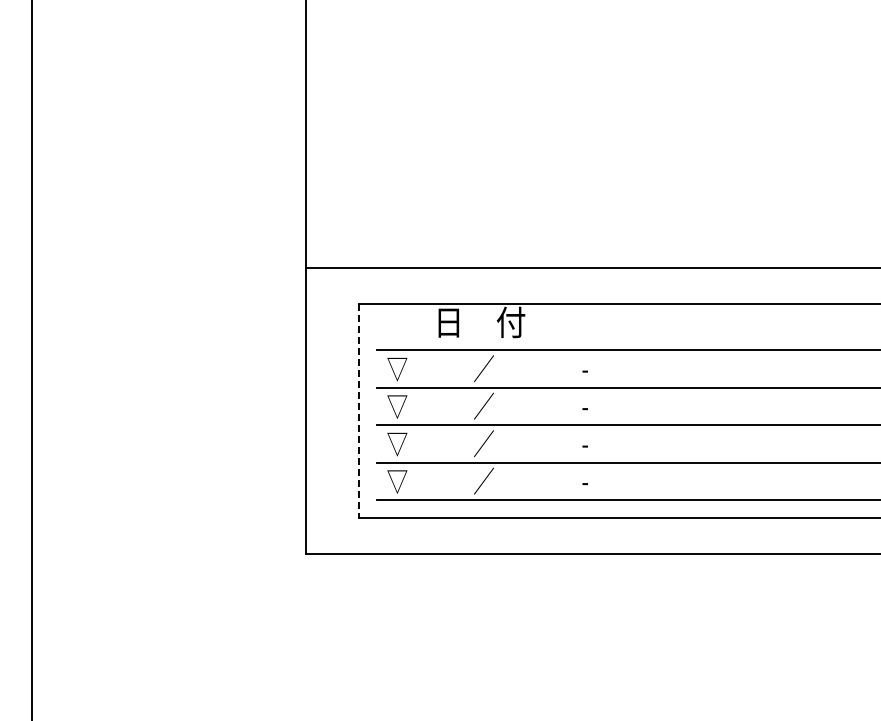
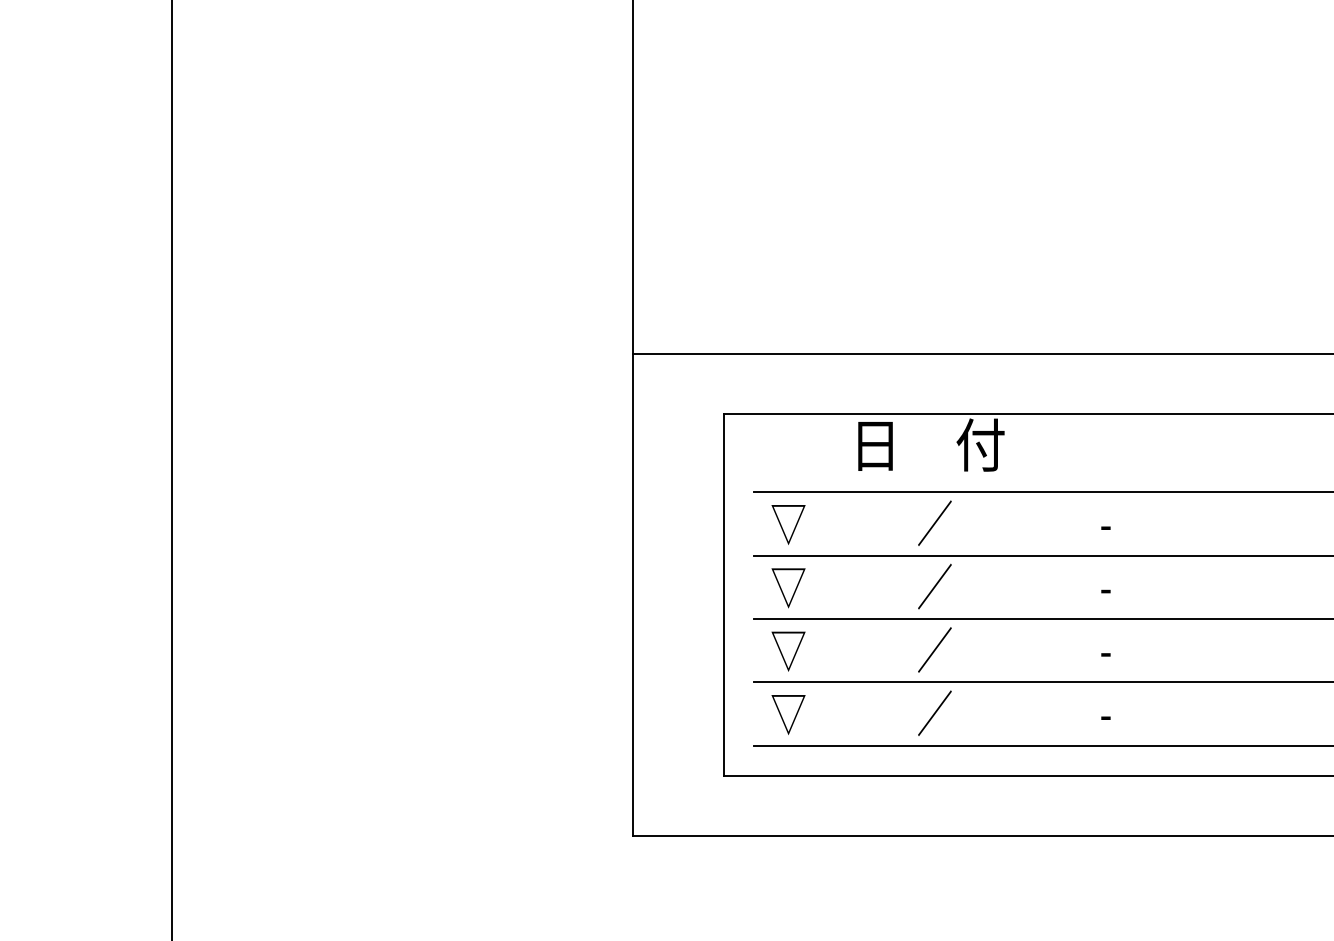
line: (359, 411) -> (724, 595), dashed -> solid

